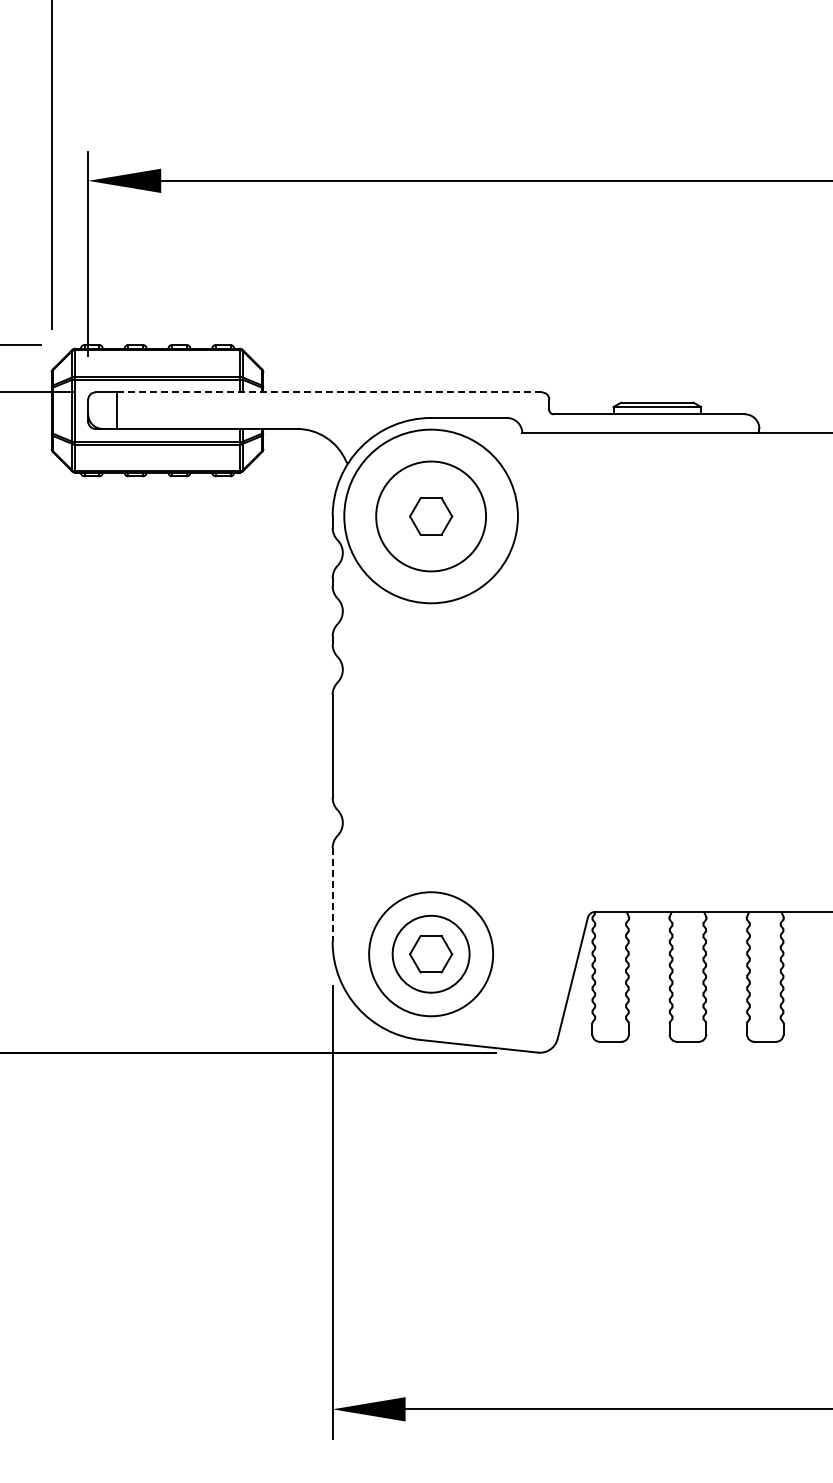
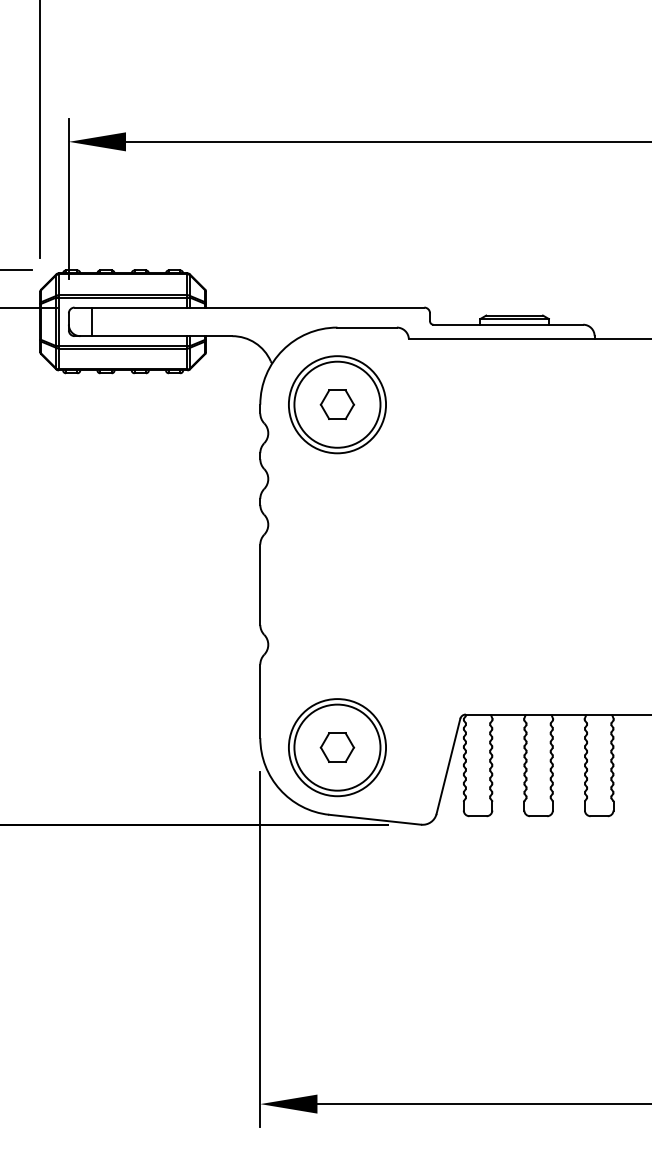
line: (330, 392) -> (258, 307), dashed -> solid
circle: (431, 516) -> (337, 404), size x0.71
line: (332, 895) -> (260, 701), dashed -> solid
circle: (431, 954) -> (337, 747), size x1.43

